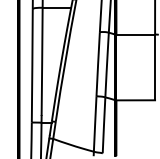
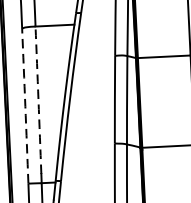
arc: (42, 61) -> (38, 99), solid -> dashed
arc: (32, 65) -> (25, 105), solid -> dashed

